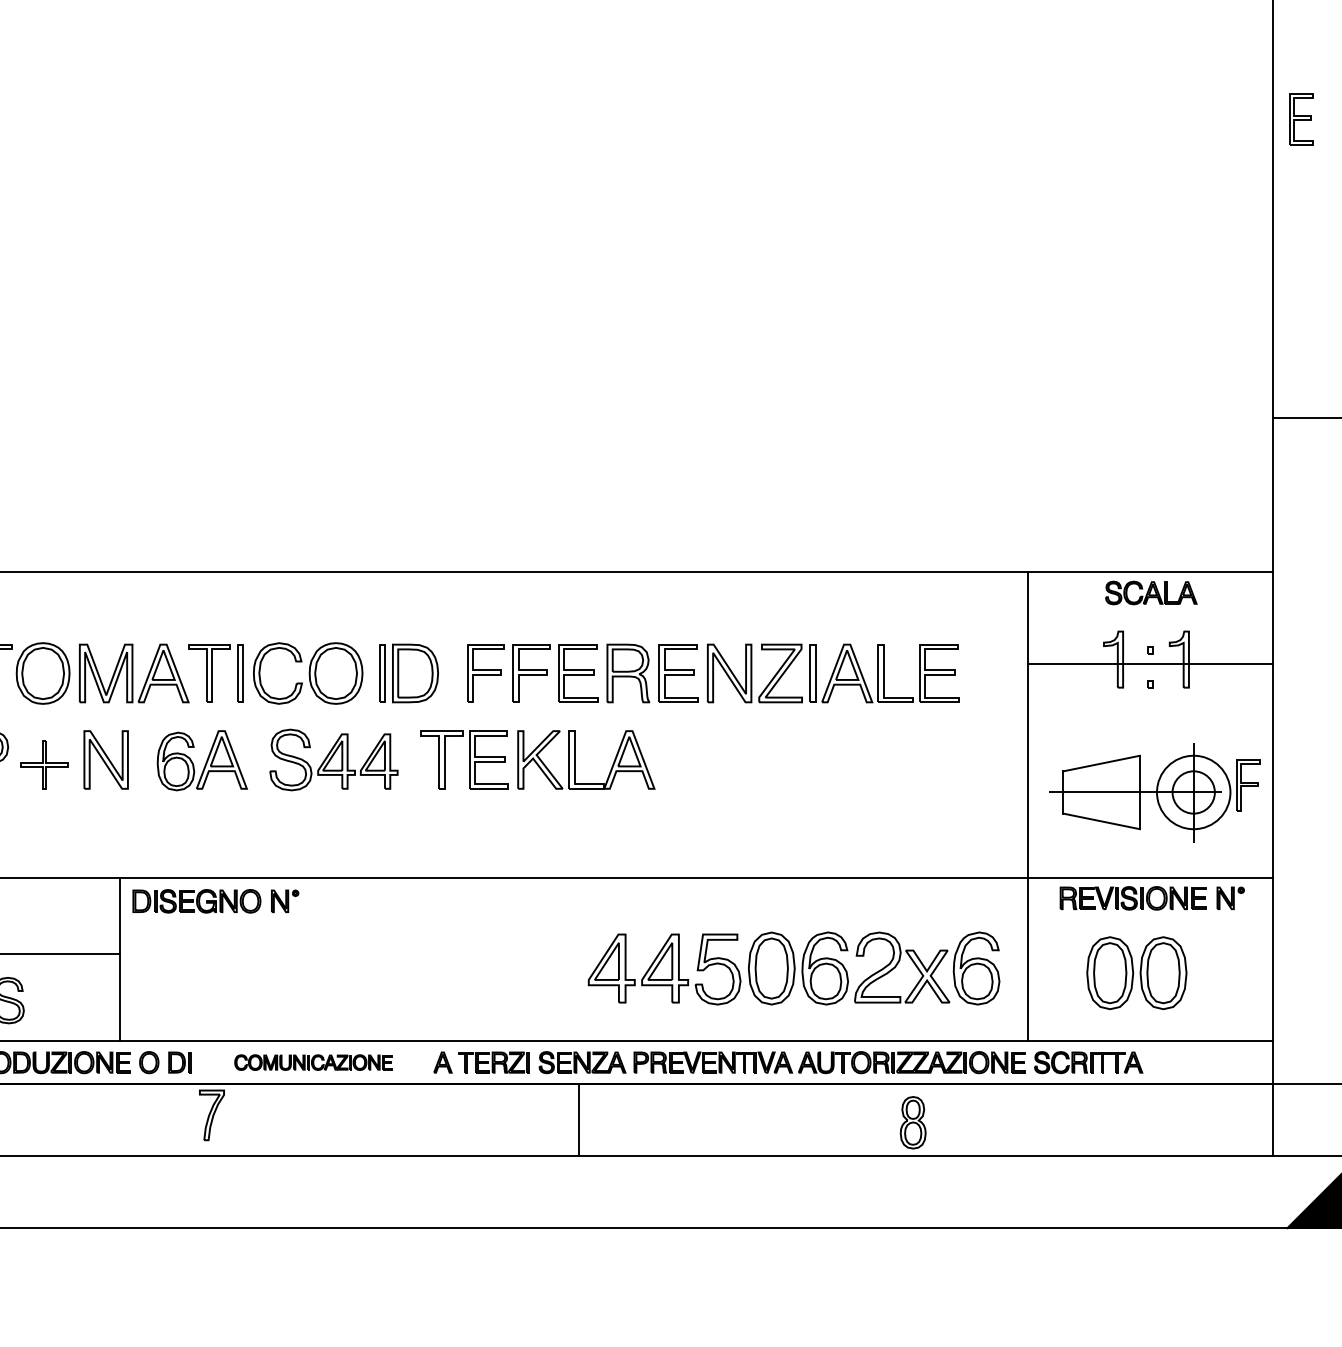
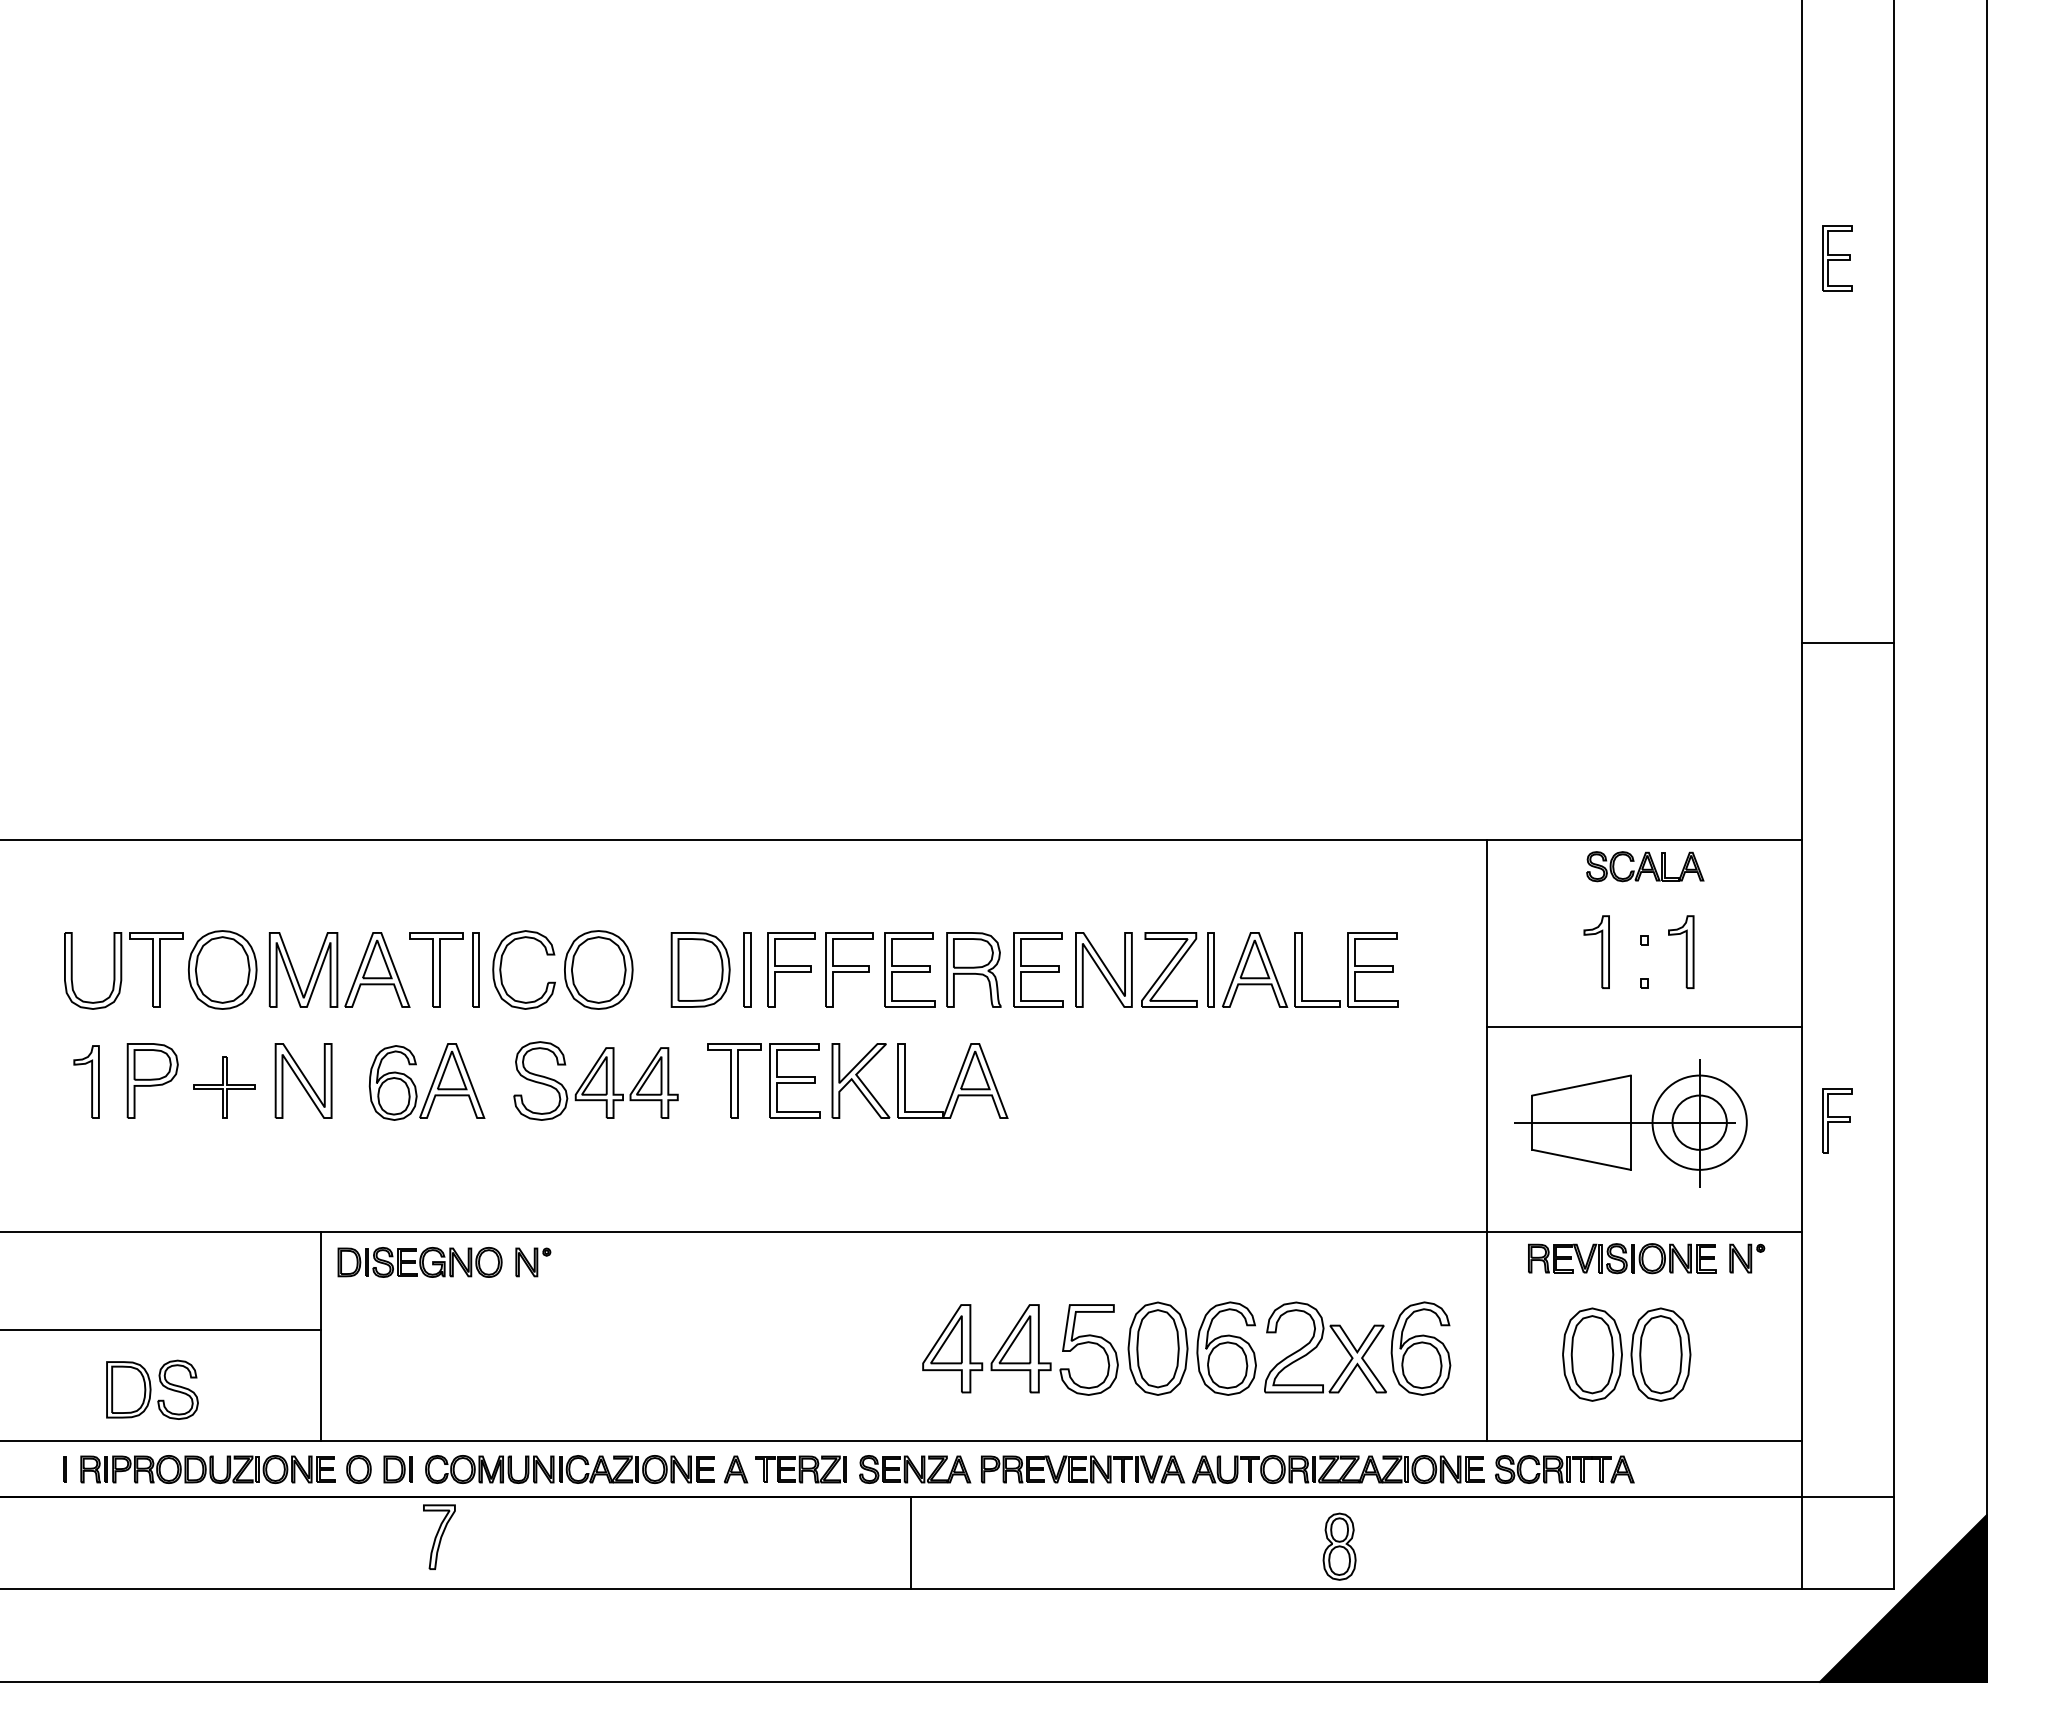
line: (1149, 663) -> (1643, 1027), moved
part: (382, 673) -> (747, 969), moved
part: (1248, 785) -> (1837, 1120), moved
part: (313, 1062) -> (569, 1469), size x1.43

